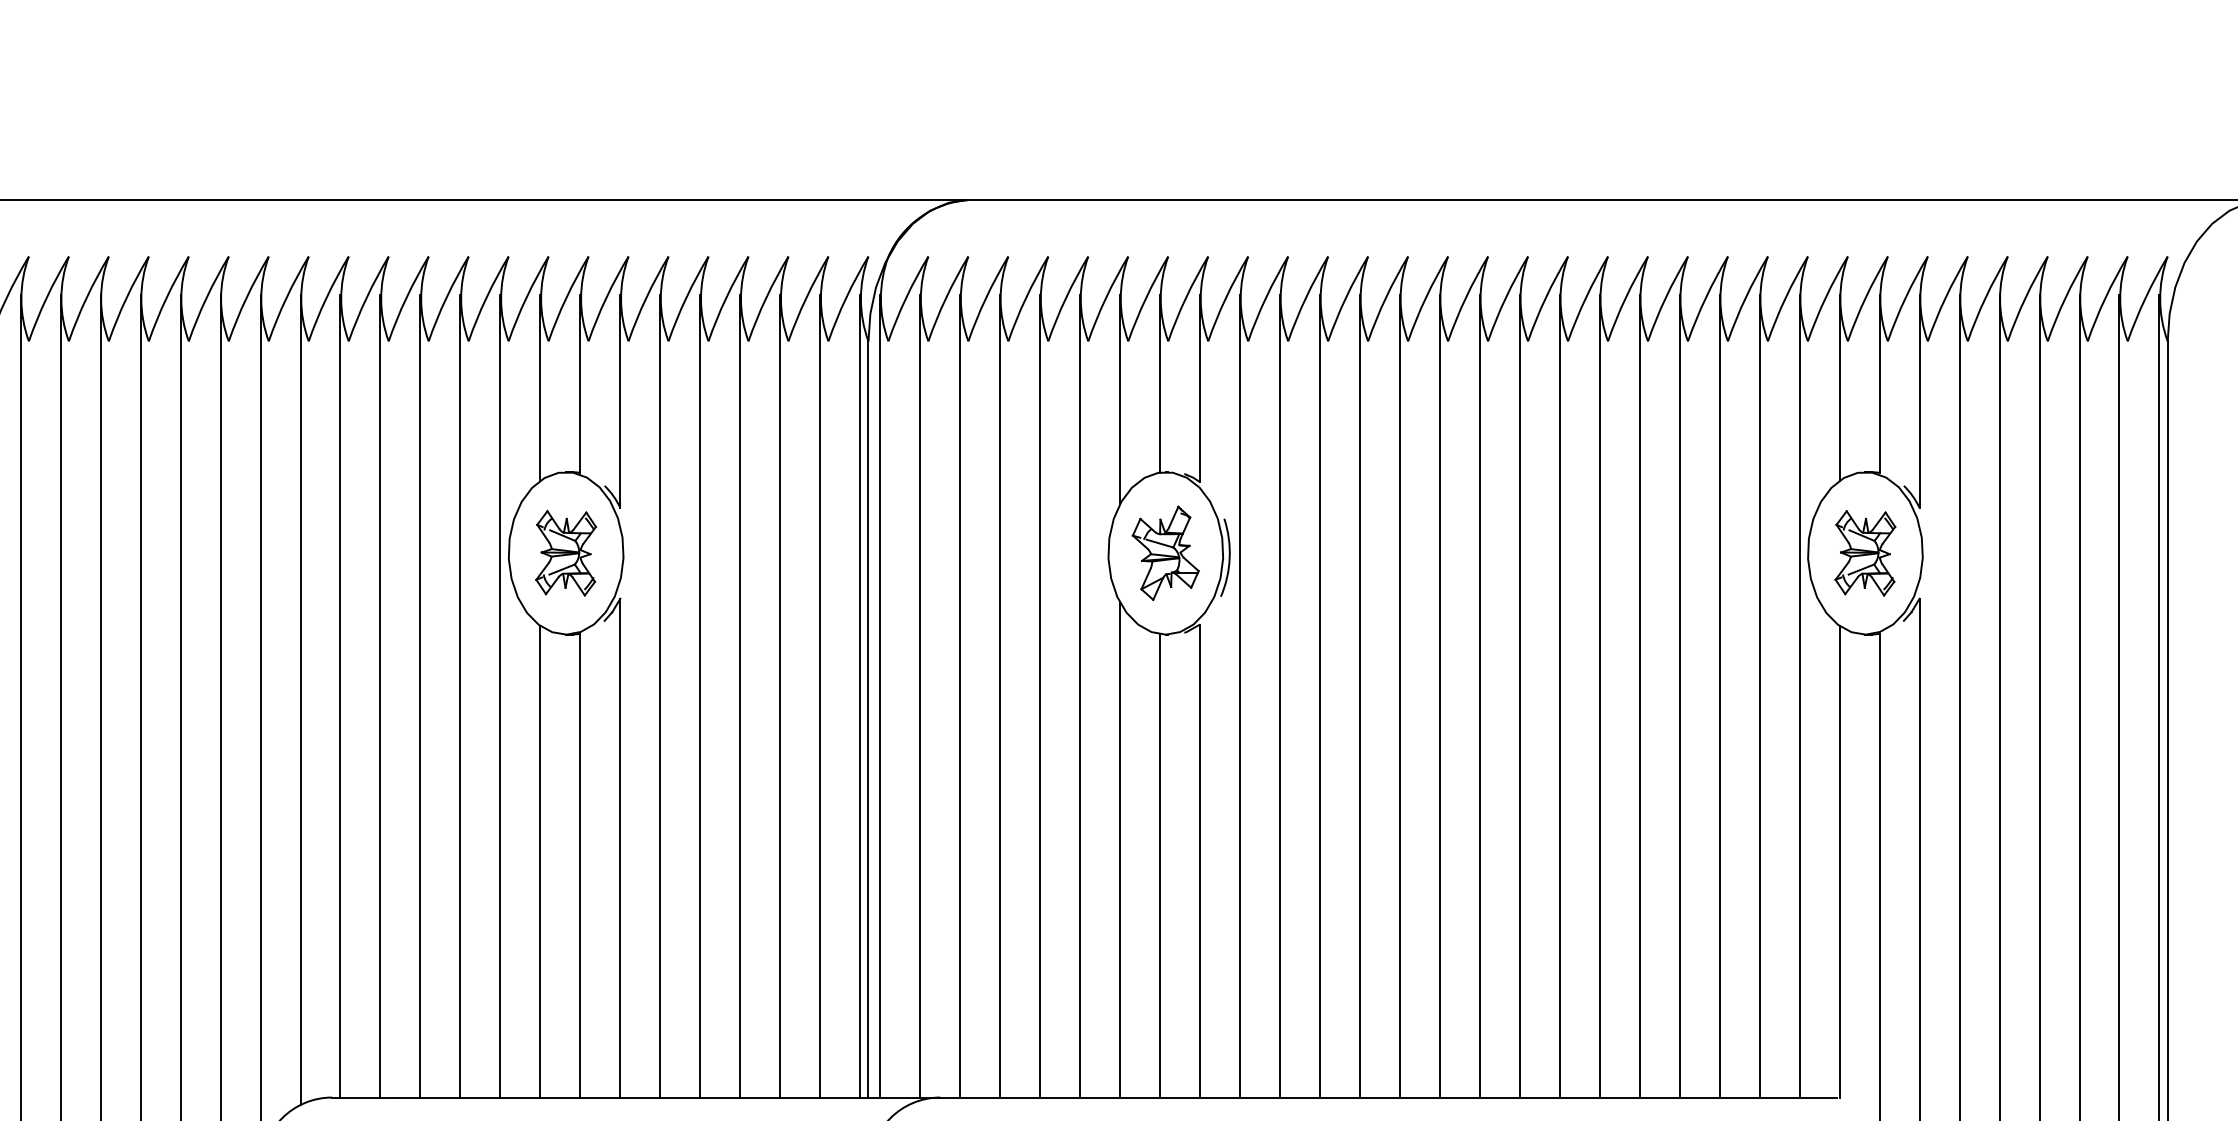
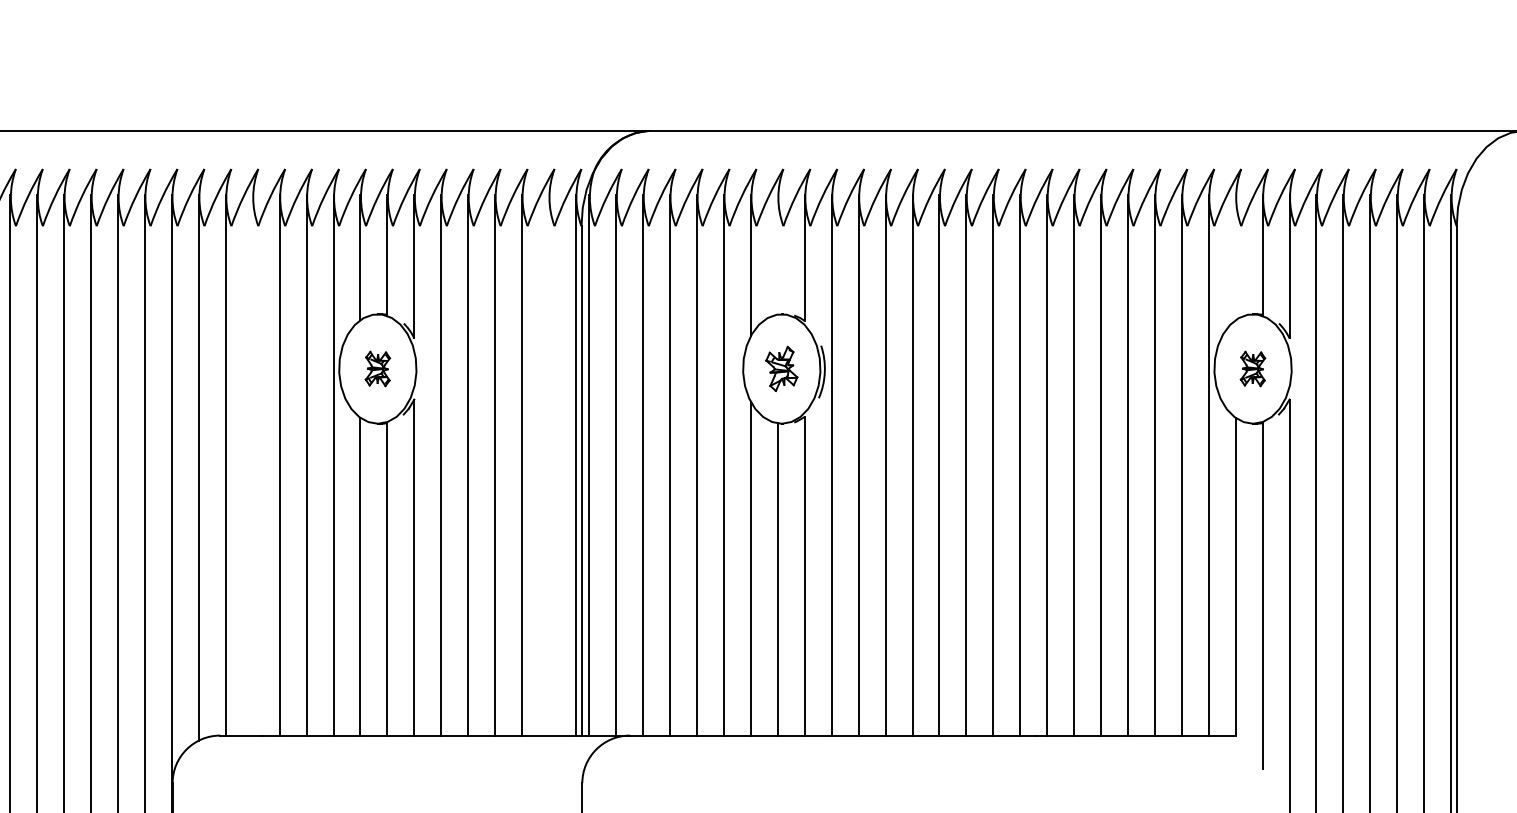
line: (1159, 383) -> (777, 254), removed
line: (1839, 387) -> (1235, 257), removed
part: (565, 552) -> (377, 368), size x0.6
part: (1165, 552) -> (781, 368), size x0.7
part: (1864, 552) -> (1252, 368), size x0.6
line: (380, 695) -> (252, 464), removed
line: (819, 695) -> (548, 464), removed

